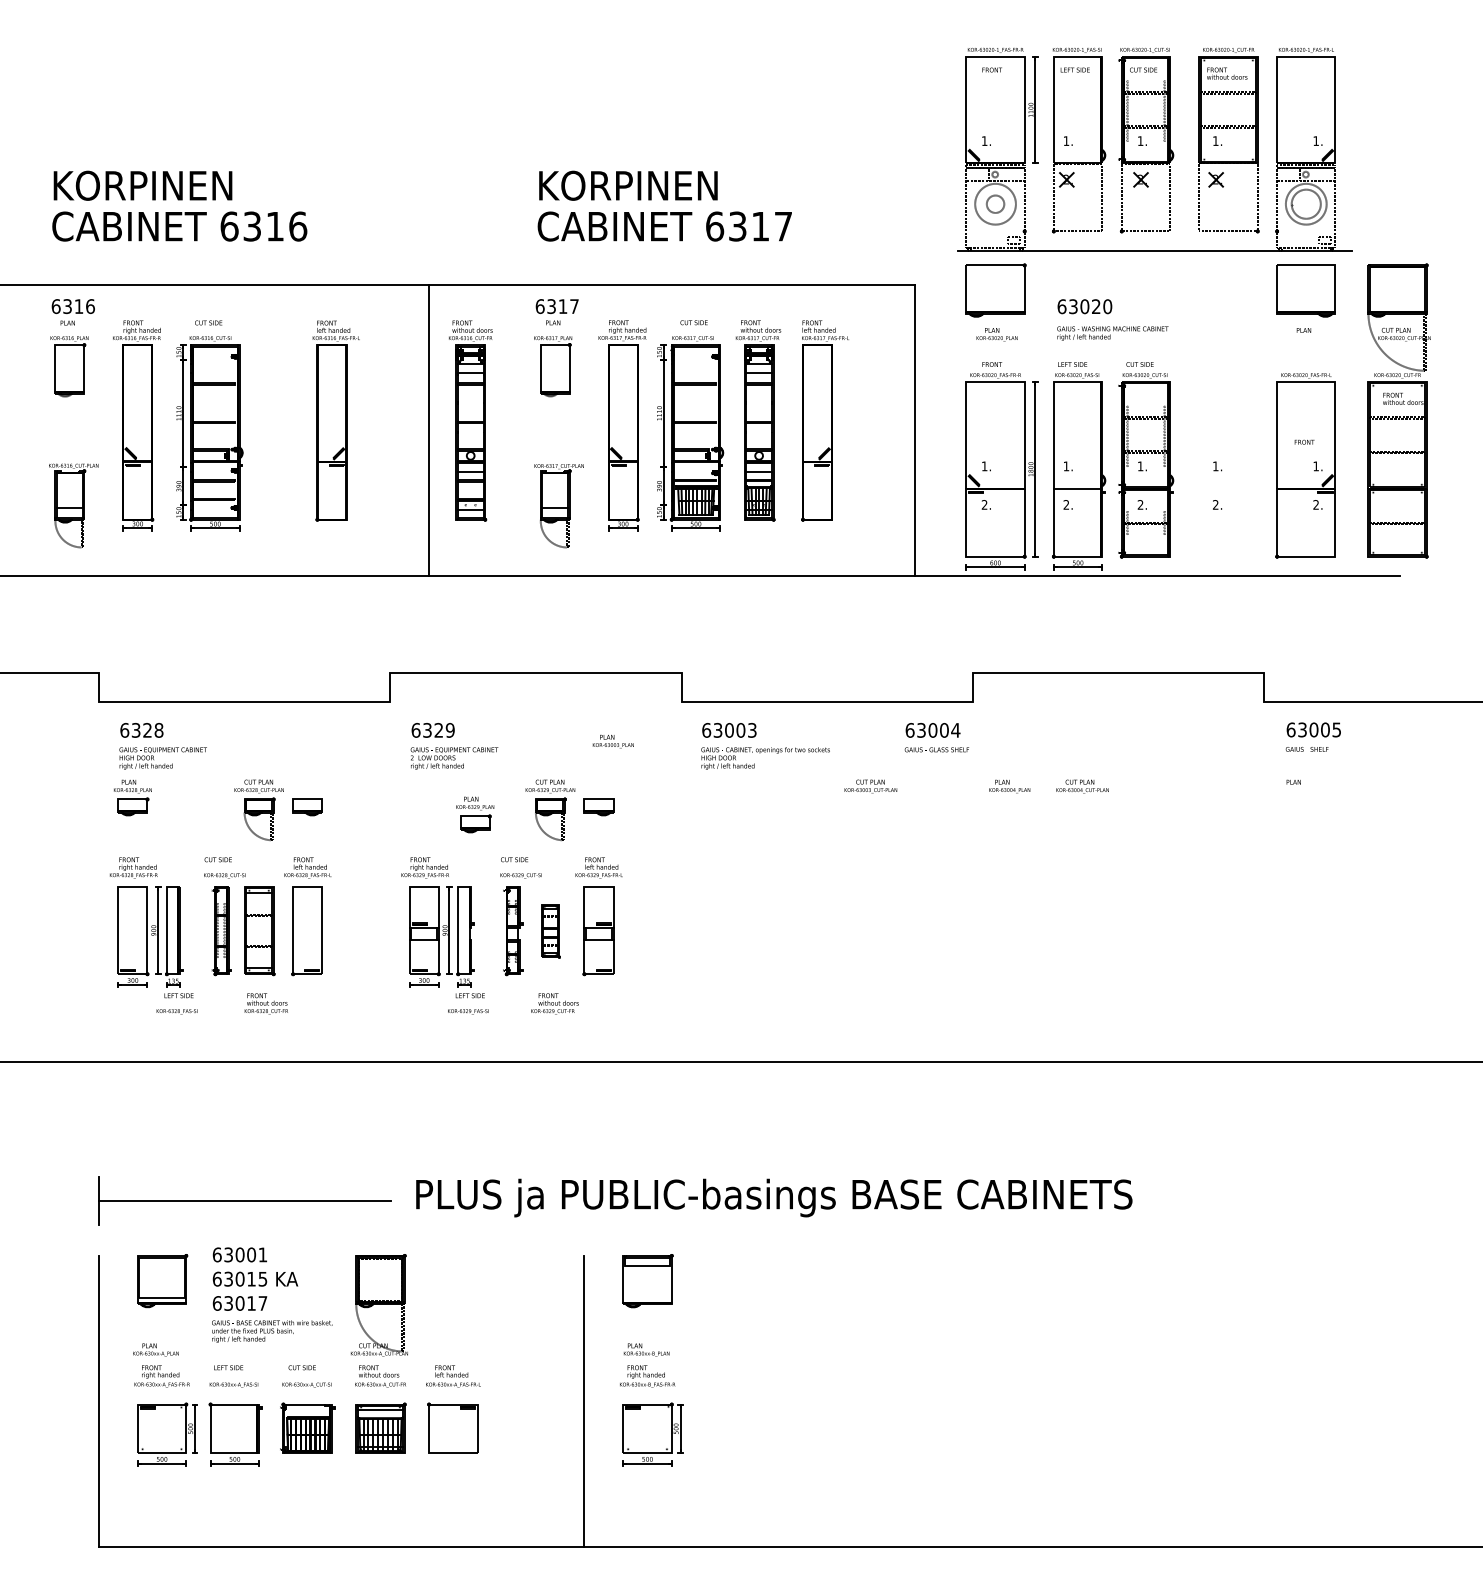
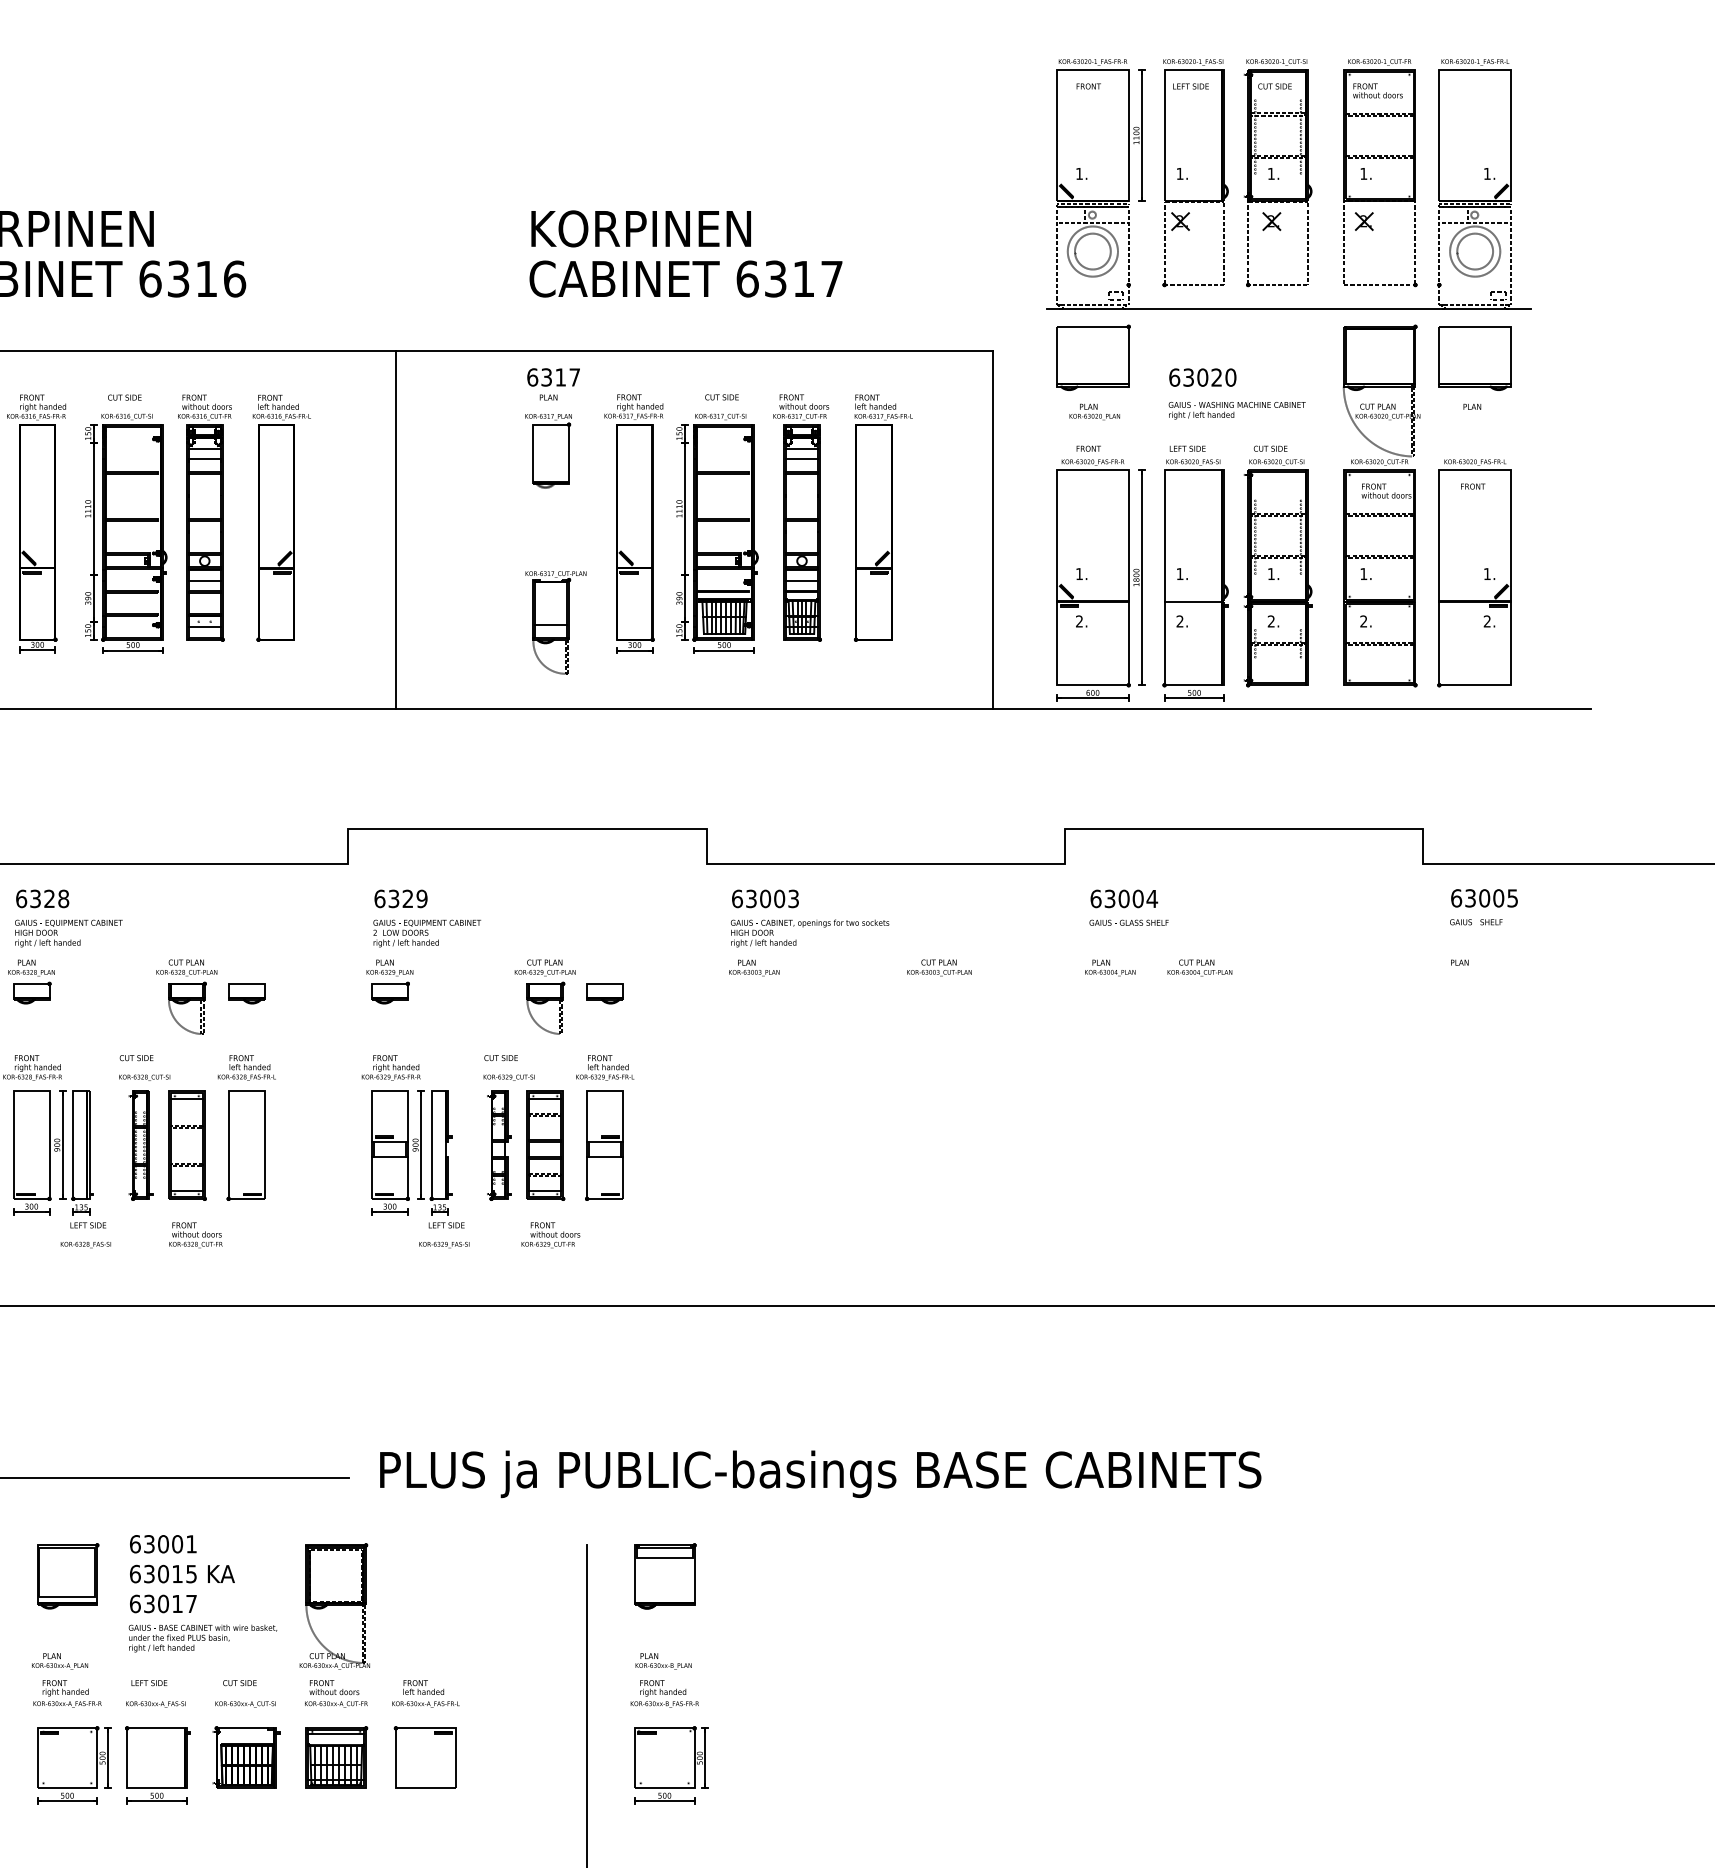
circle: (995, 203) -> (1092, 250), size x1.67
part: (1398, 410) -> (1380, 505), moved
part: (470, 420) -> (204, 517), moved
text: (1304, 441) -> (1472, 485), moved
text: (936, 737) -> (1128, 907), moved
text: (612, 741) -> (753, 967), moved
part: (475, 814) -> (390, 981), moved
part: (550, 931) -> (545, 1146), size x1.67

